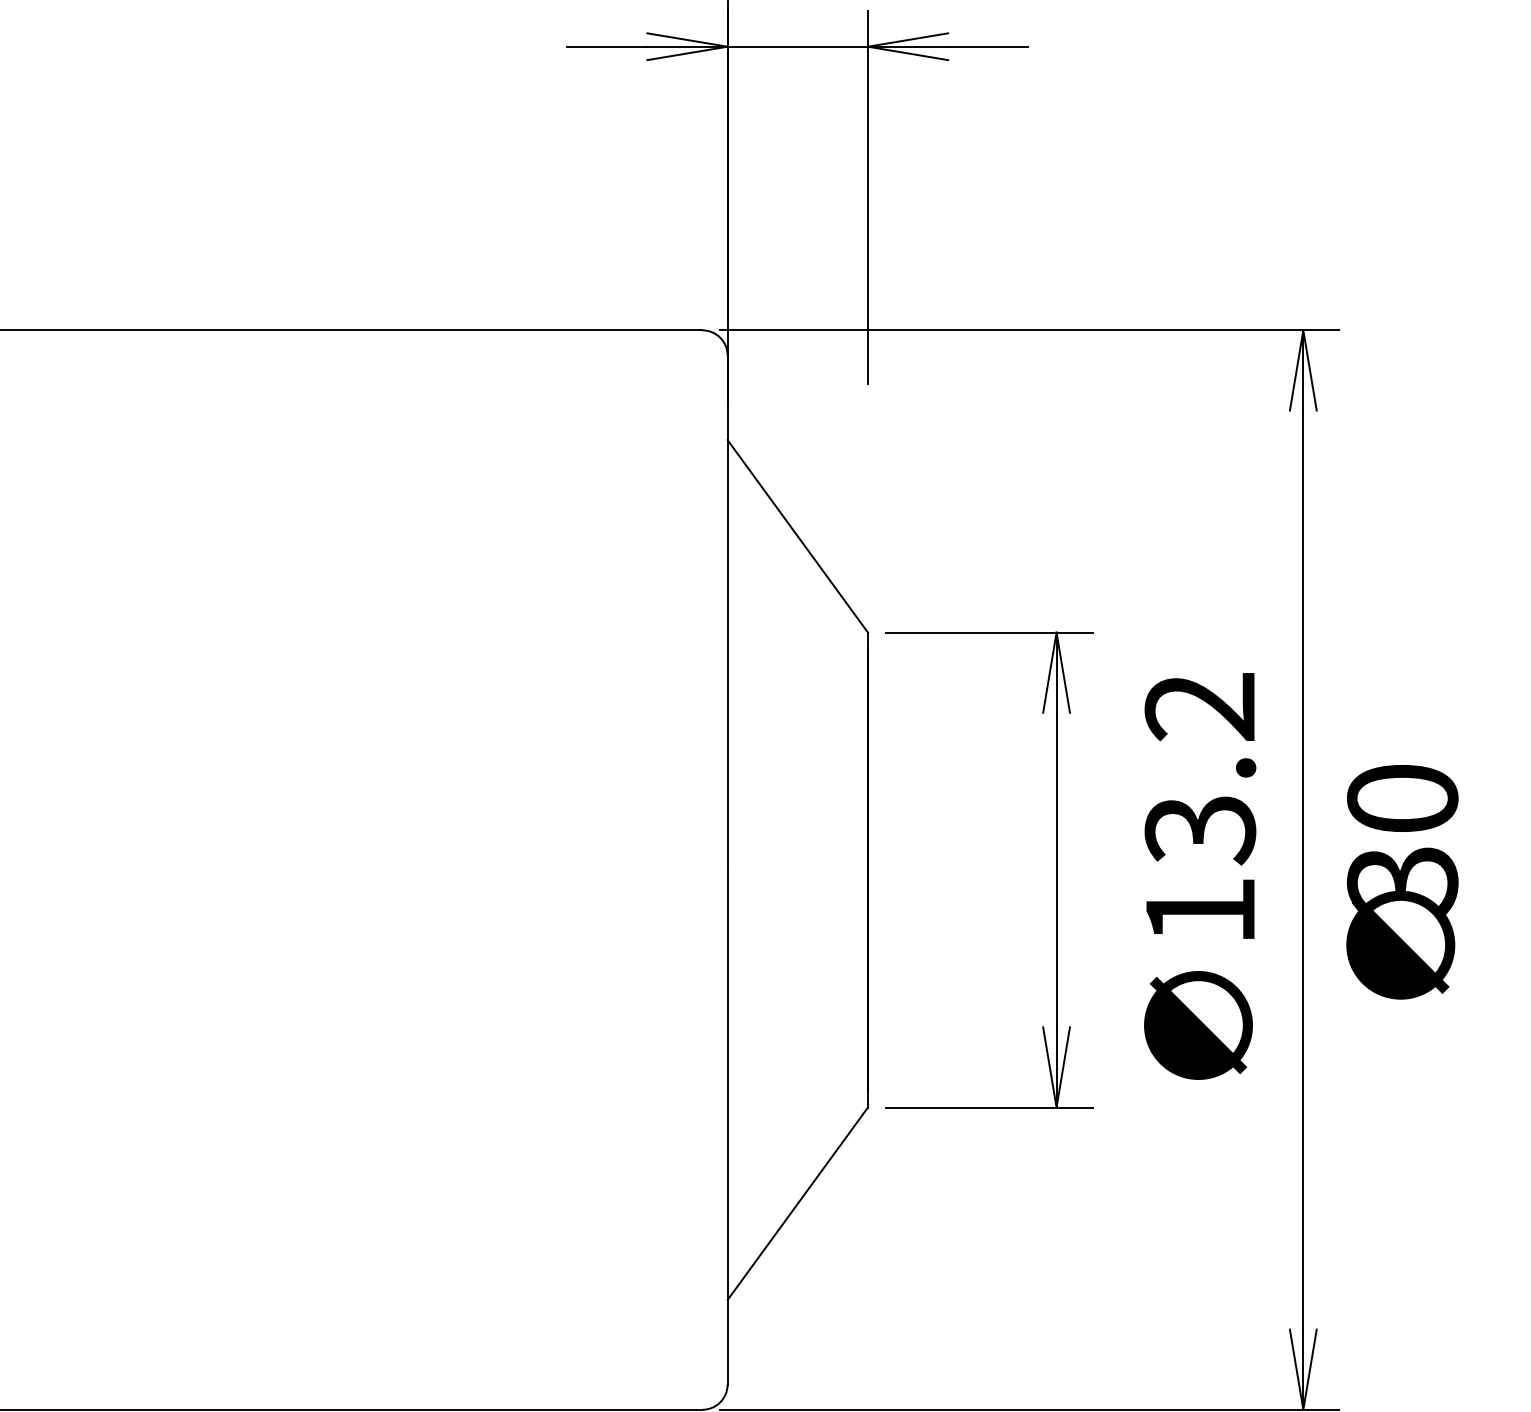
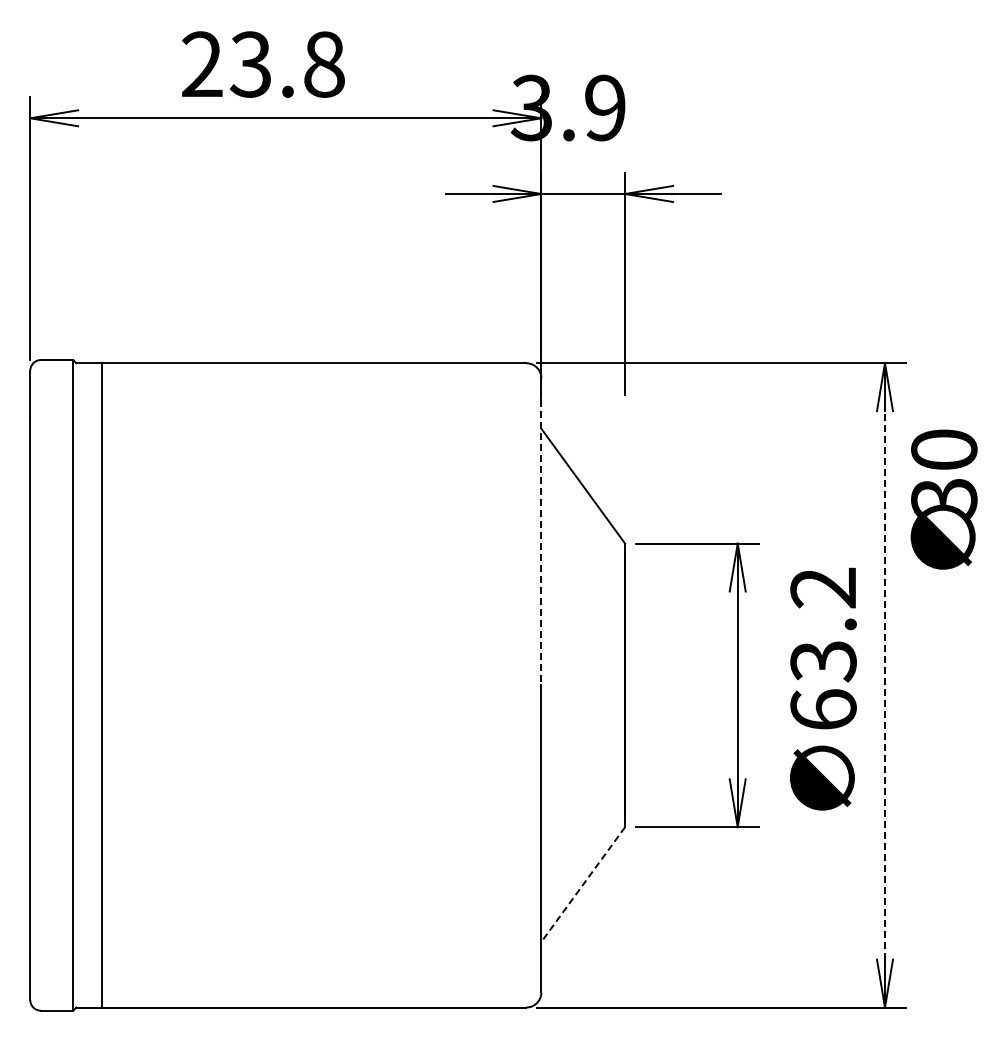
line: (727, 612) -> (541, 531), solid -> dashed
line: (1302, 868) -> (884, 684), solid -> dashed
text: (1401, 881) -> (943, 499), moved
text: (1200, 910) -> (823, 709), 13.2 -> 63.2
line: (796, 1203) -> (582, 884), solid -> dashed

